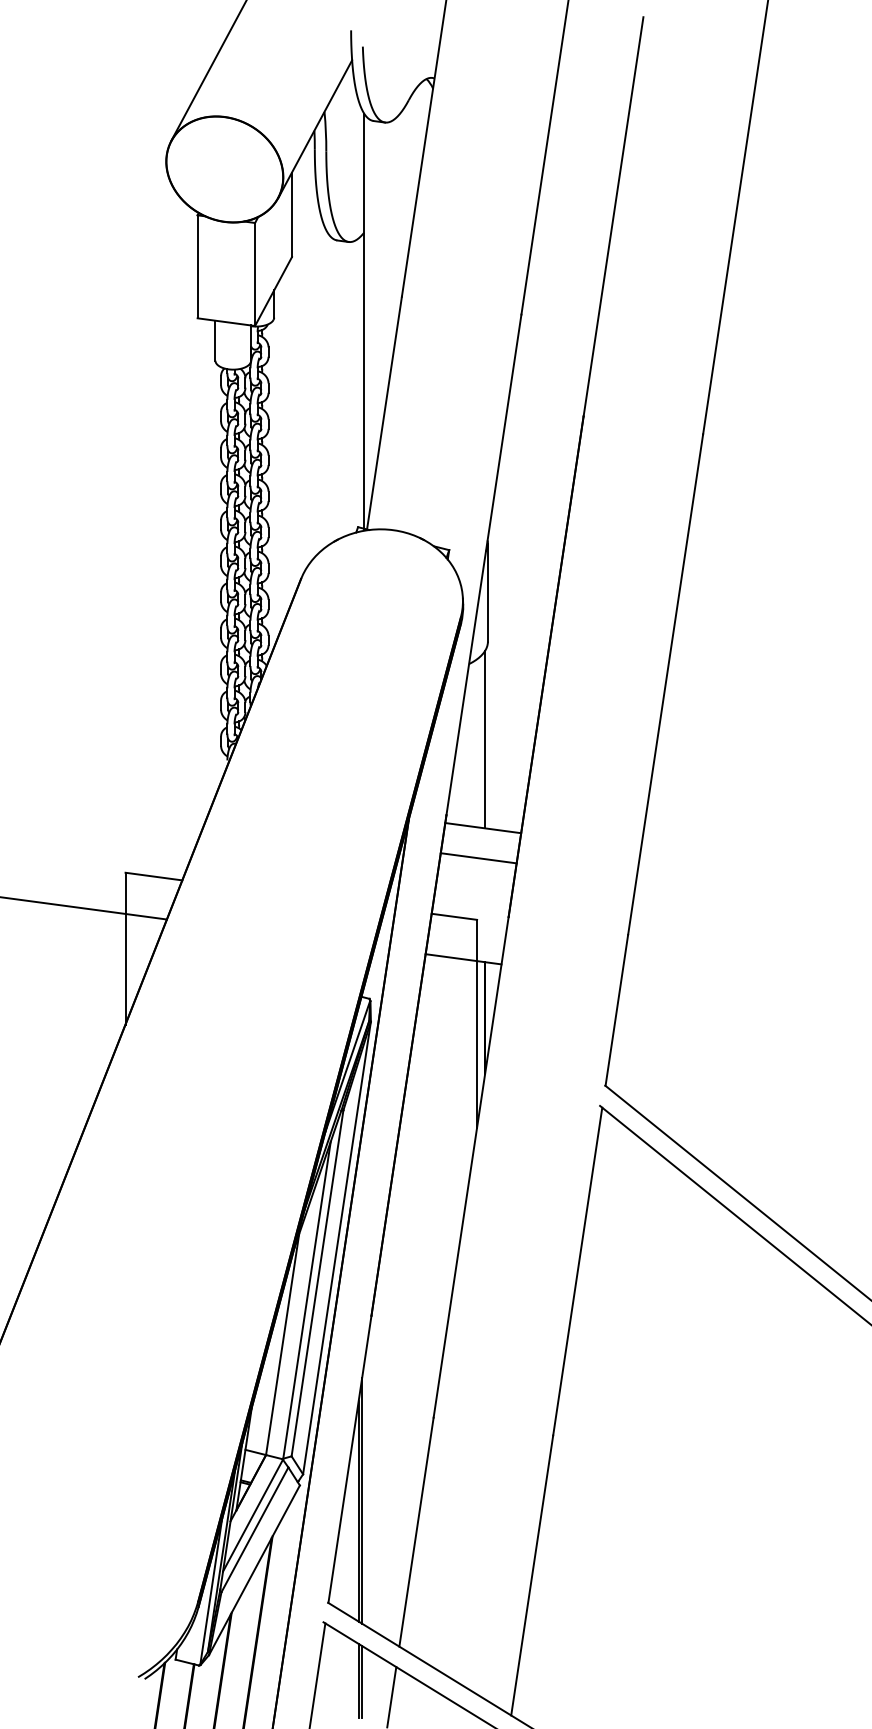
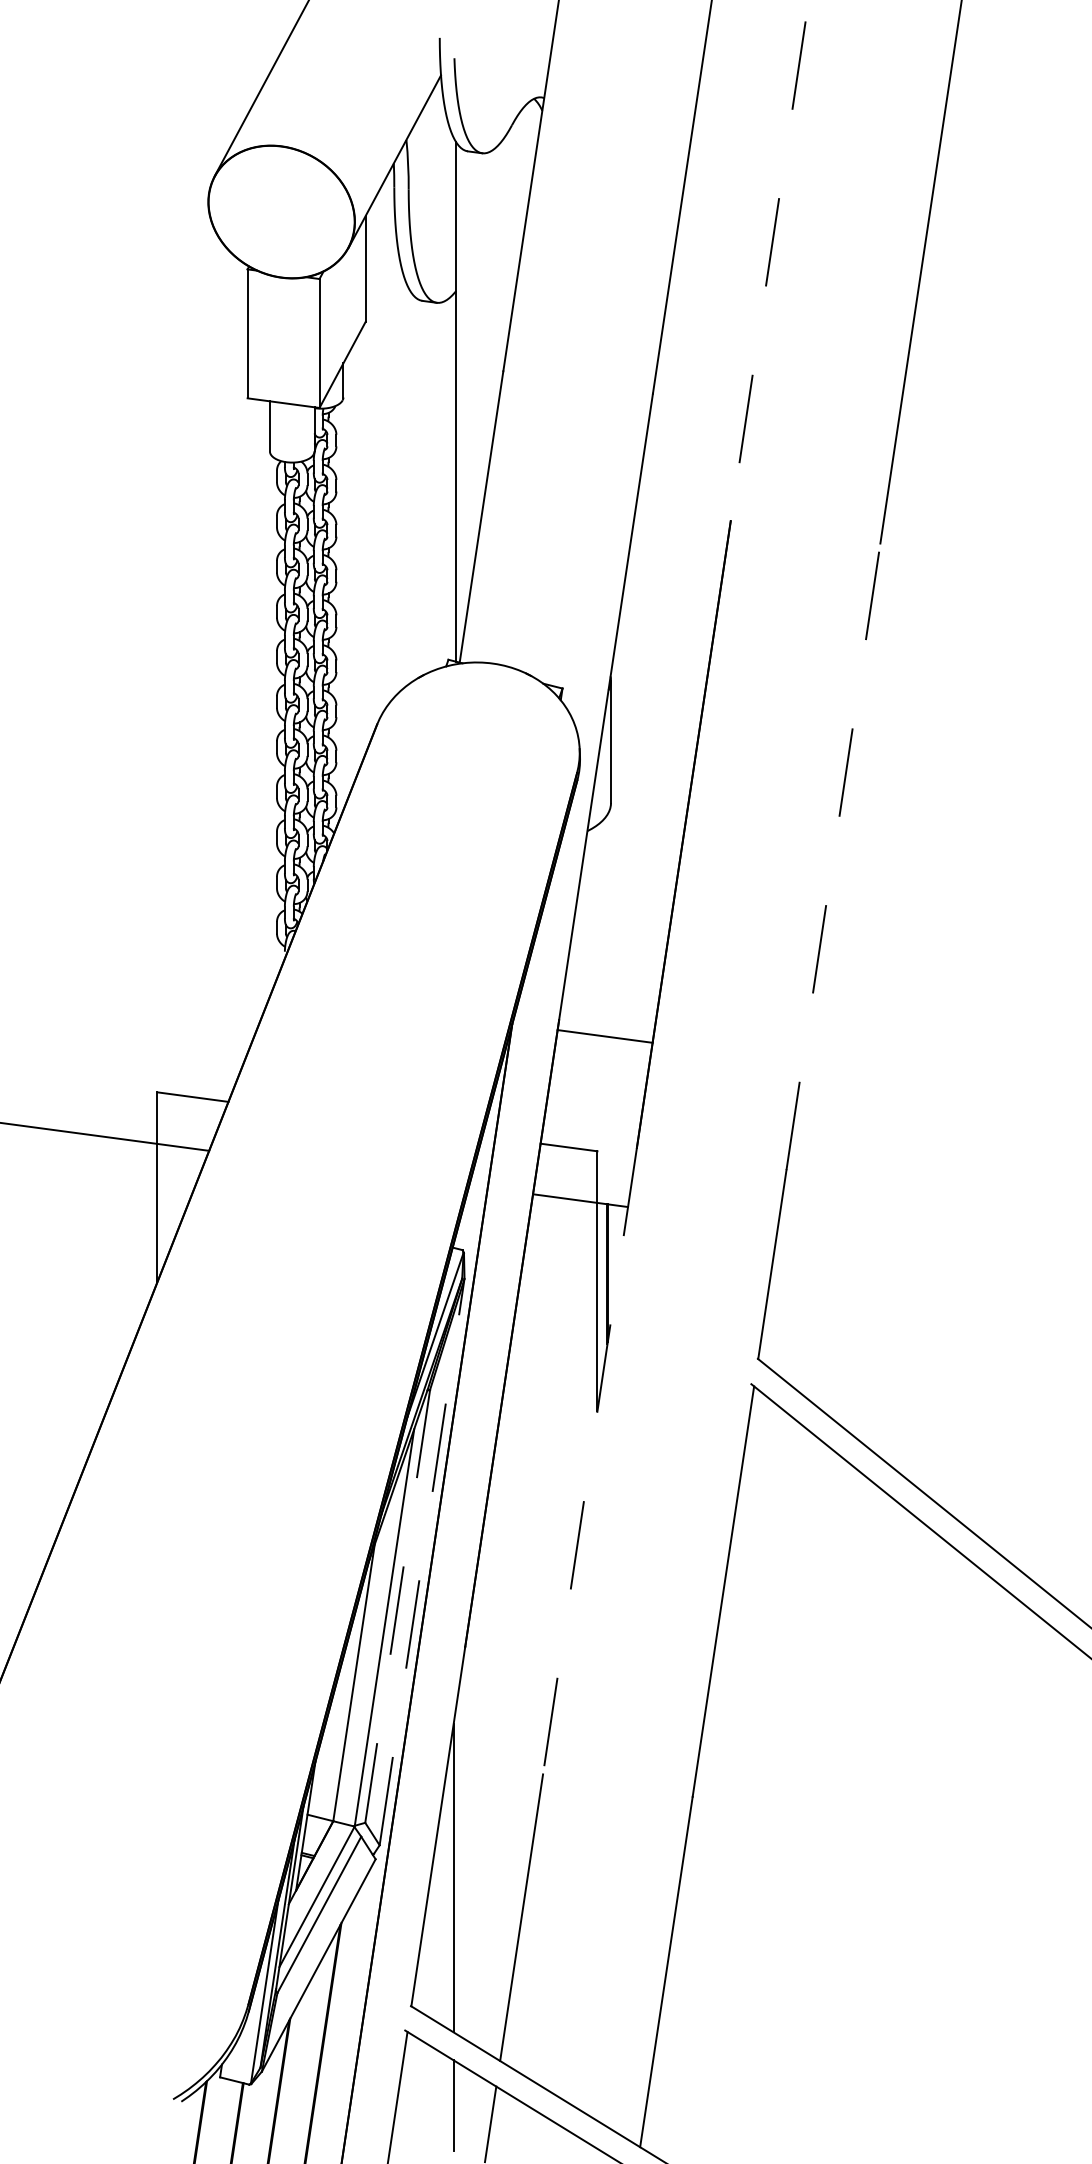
line: (613, 216) -> (768, 271), solid -> dashed
line: (665, 684) -> (833, 856), solid -> dashed
line: (485, 739) -> (607, 925), removed
line: (477, 857) -> (598, 1073), removed
line: (470, 1167) -> (589, 1461), solid -> dashed
line: (337, 1247) -> (422, 1561), solid -> dashed
line: (317, 1283) -> (397, 1606), solid -> dashed
line: (358, 1511) -> (449, 1891), removed
line: (358, 1680) -> (449, 2103), removed

